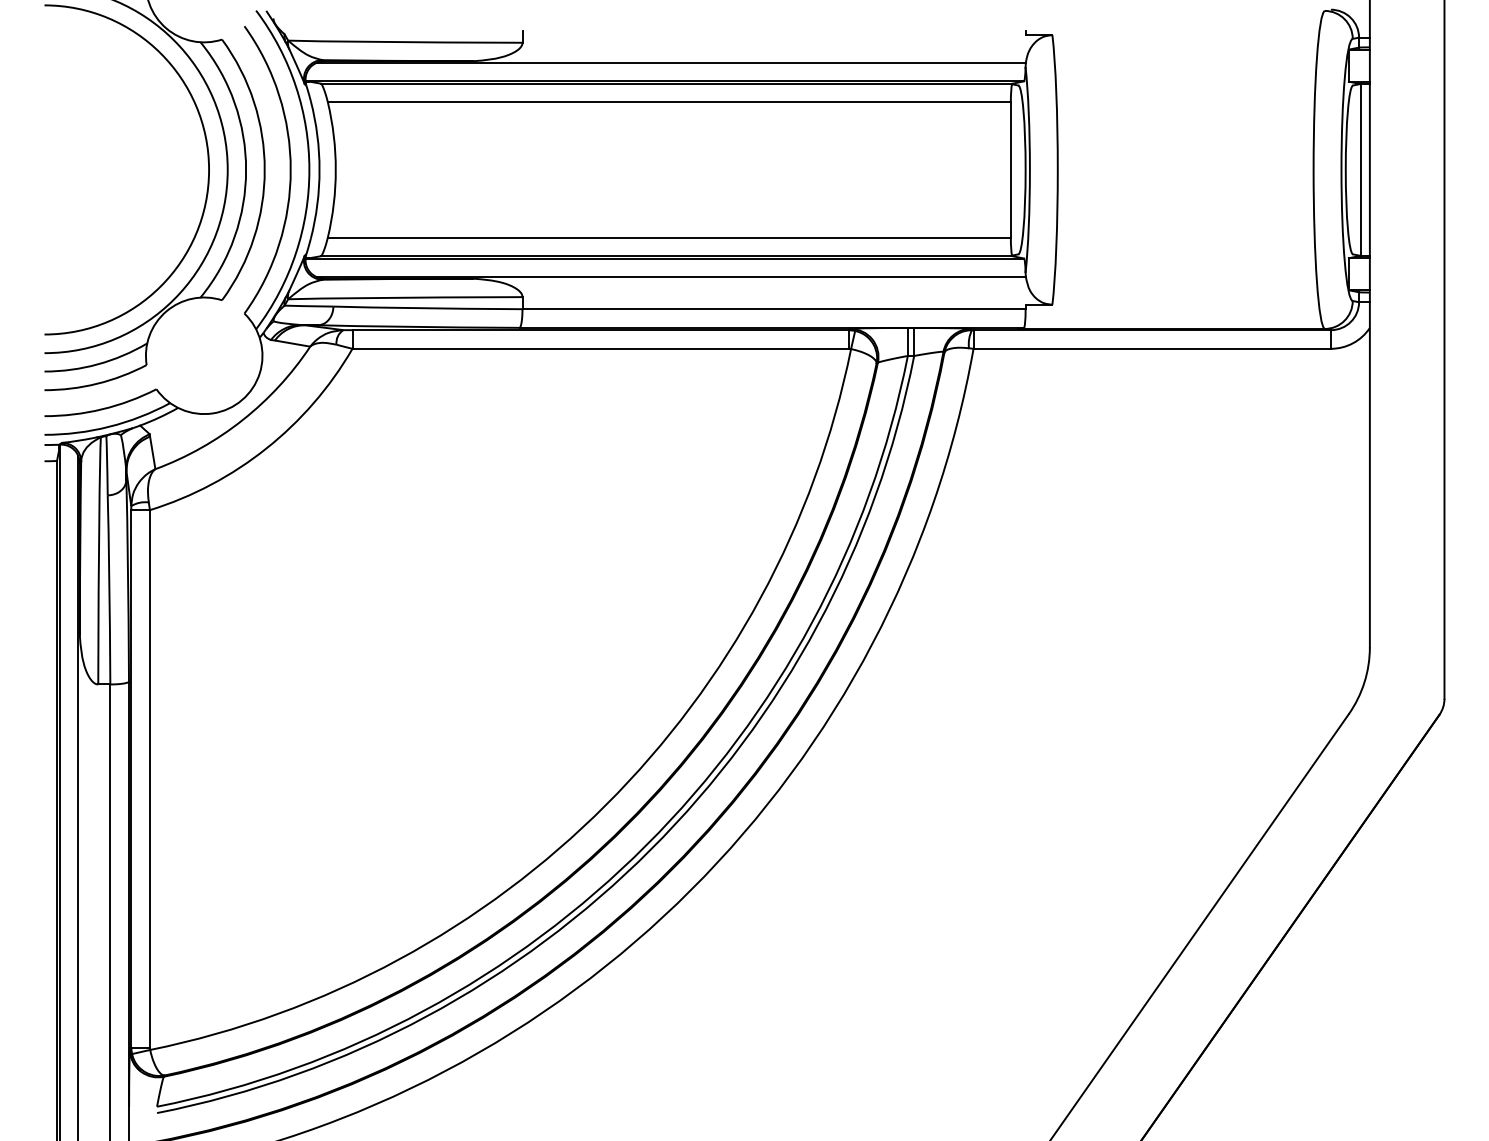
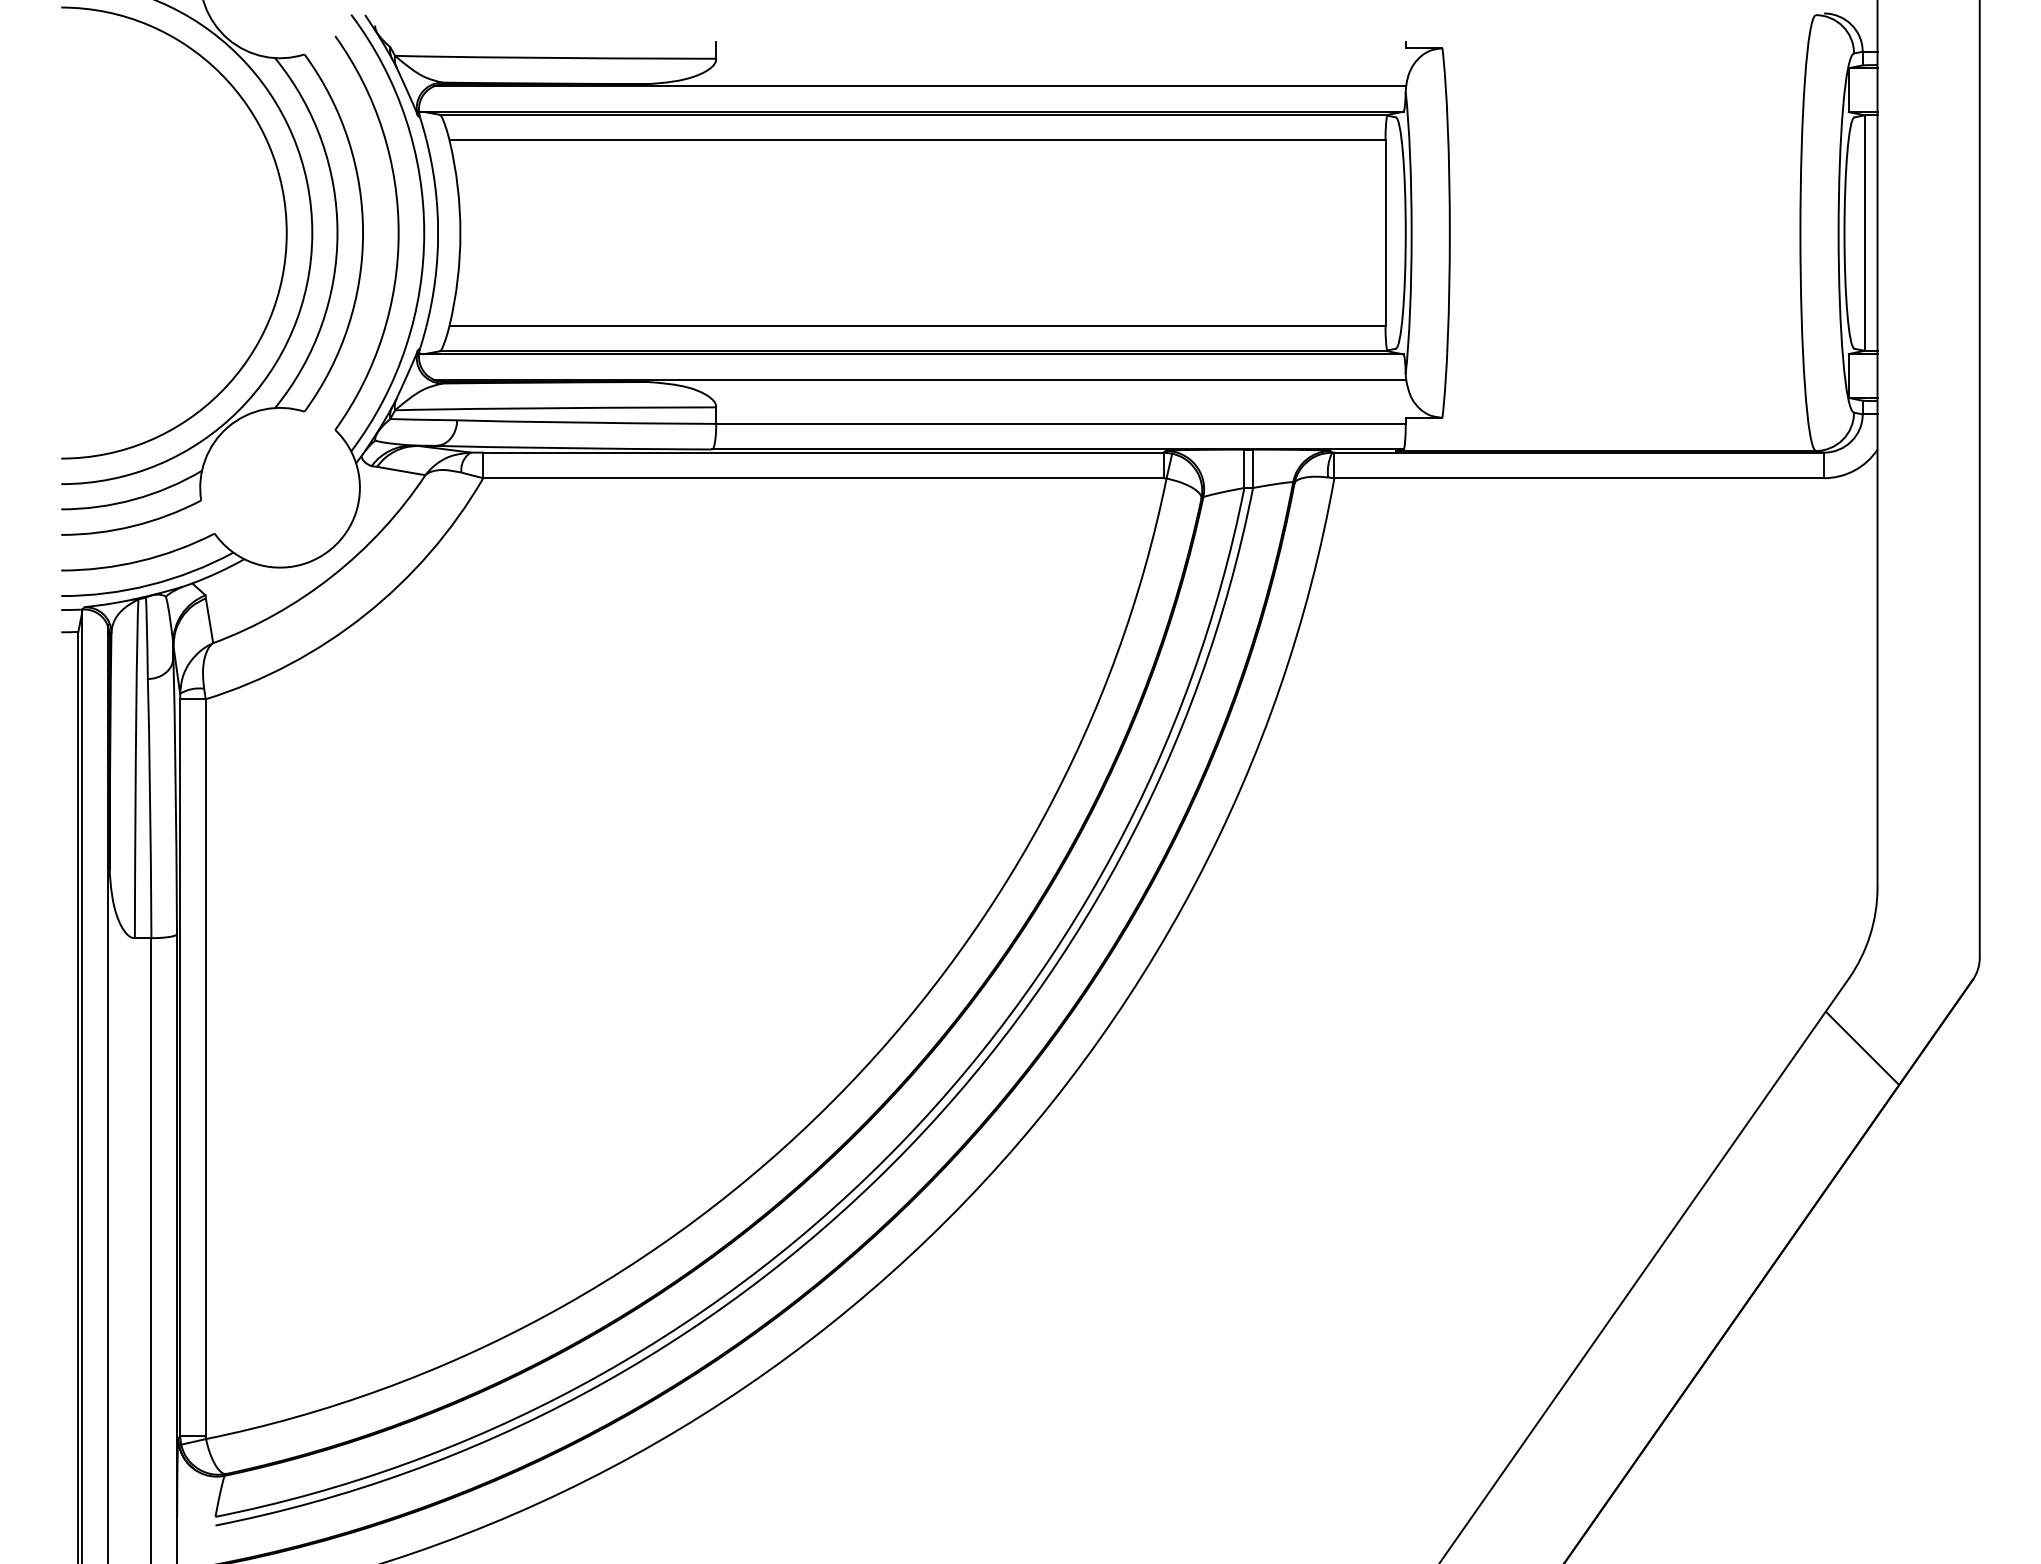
hatch: (1358, 764) -> (1862, 1048), added

